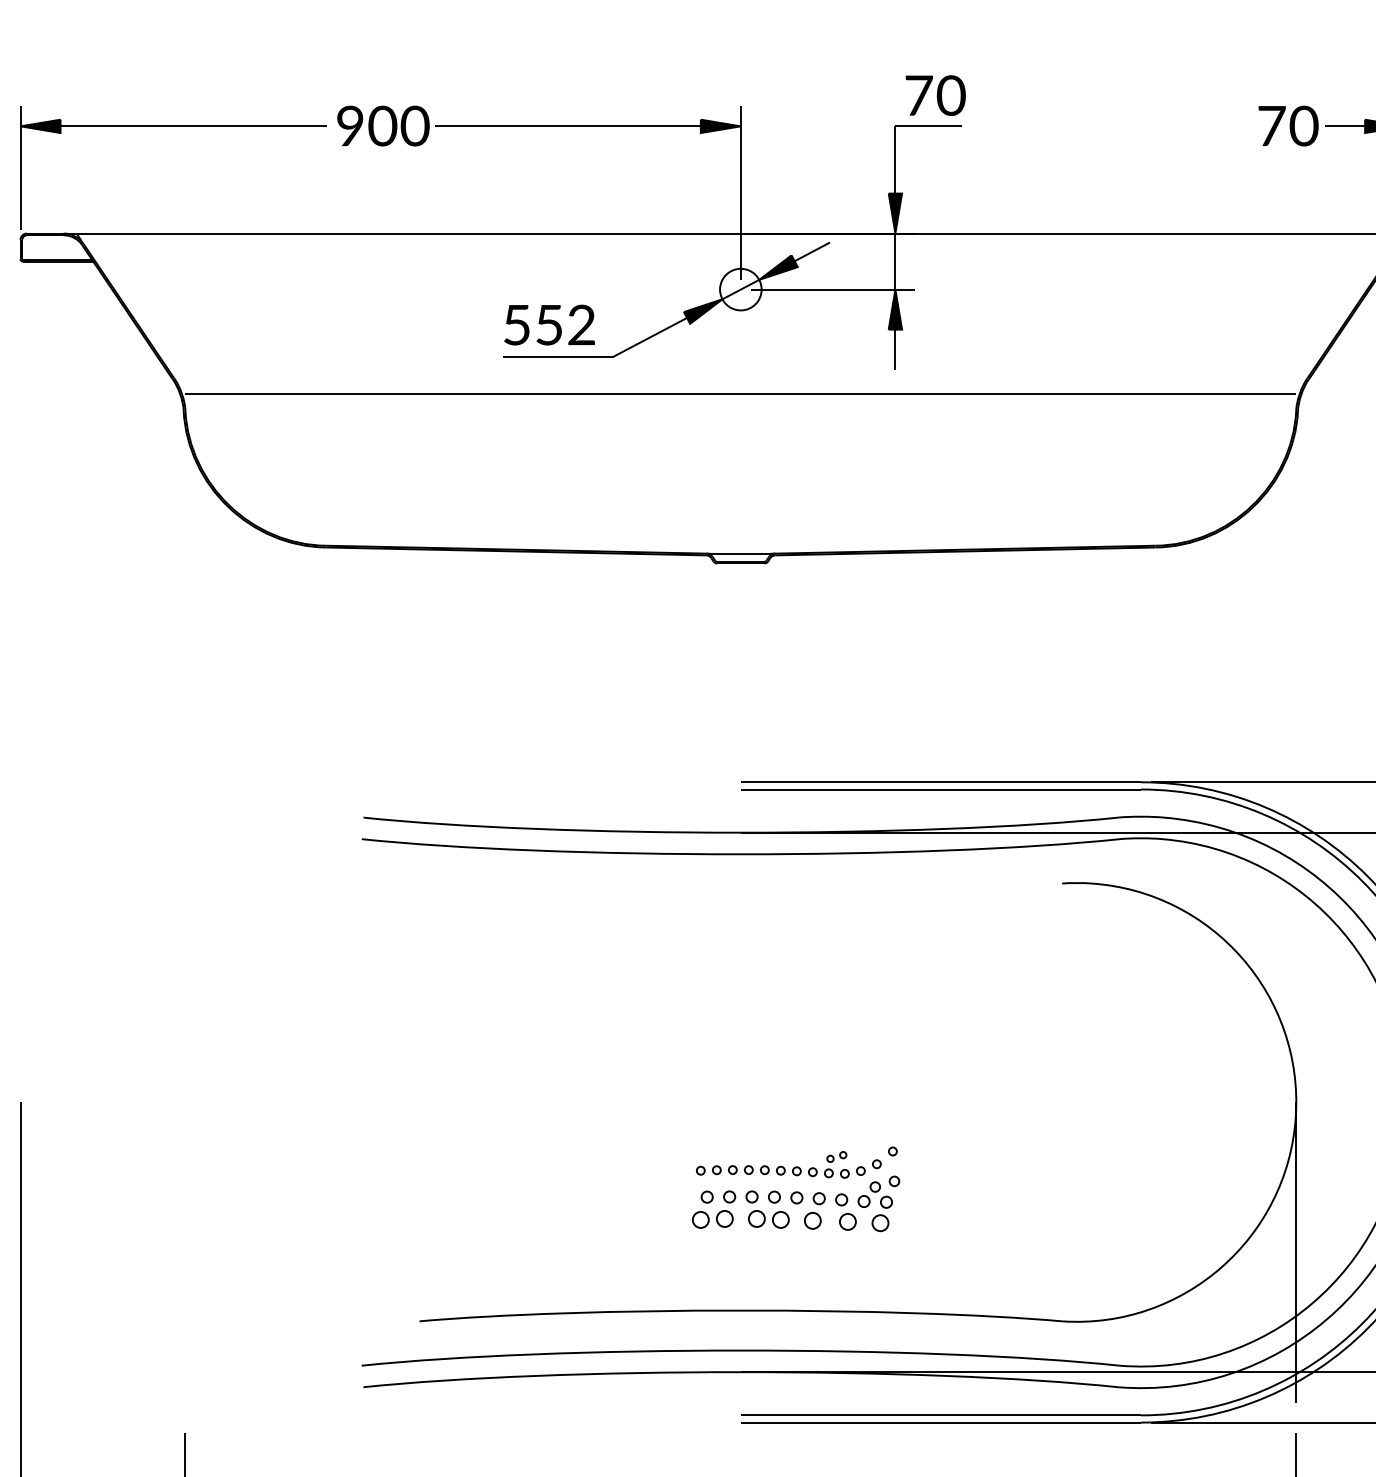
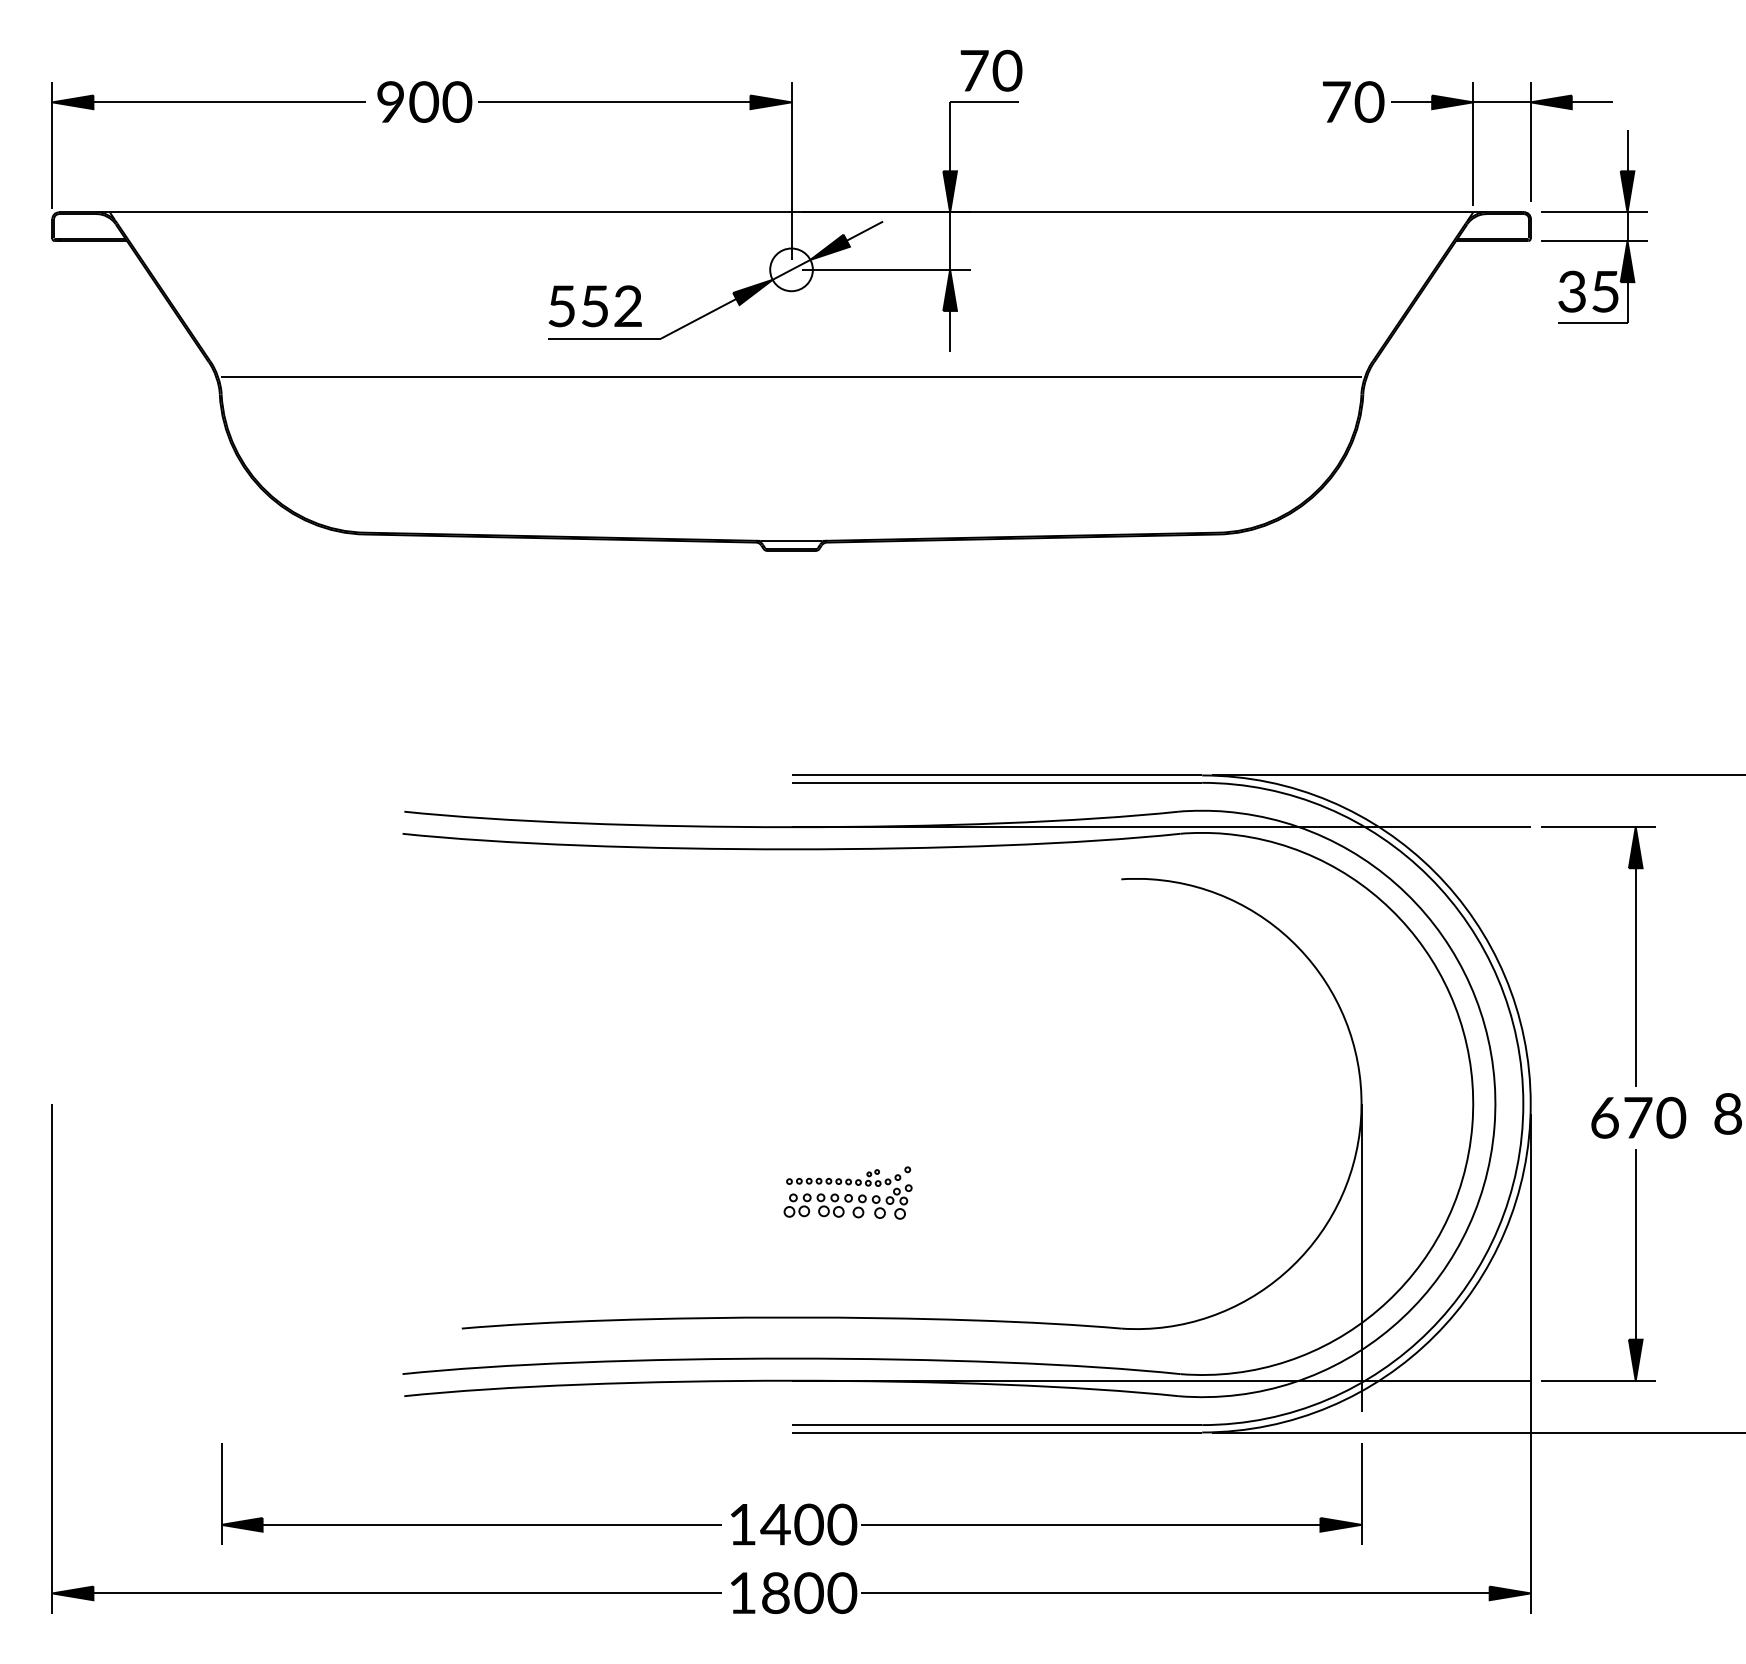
part: (795, 1188) -> (847, 1192), size x0.6

